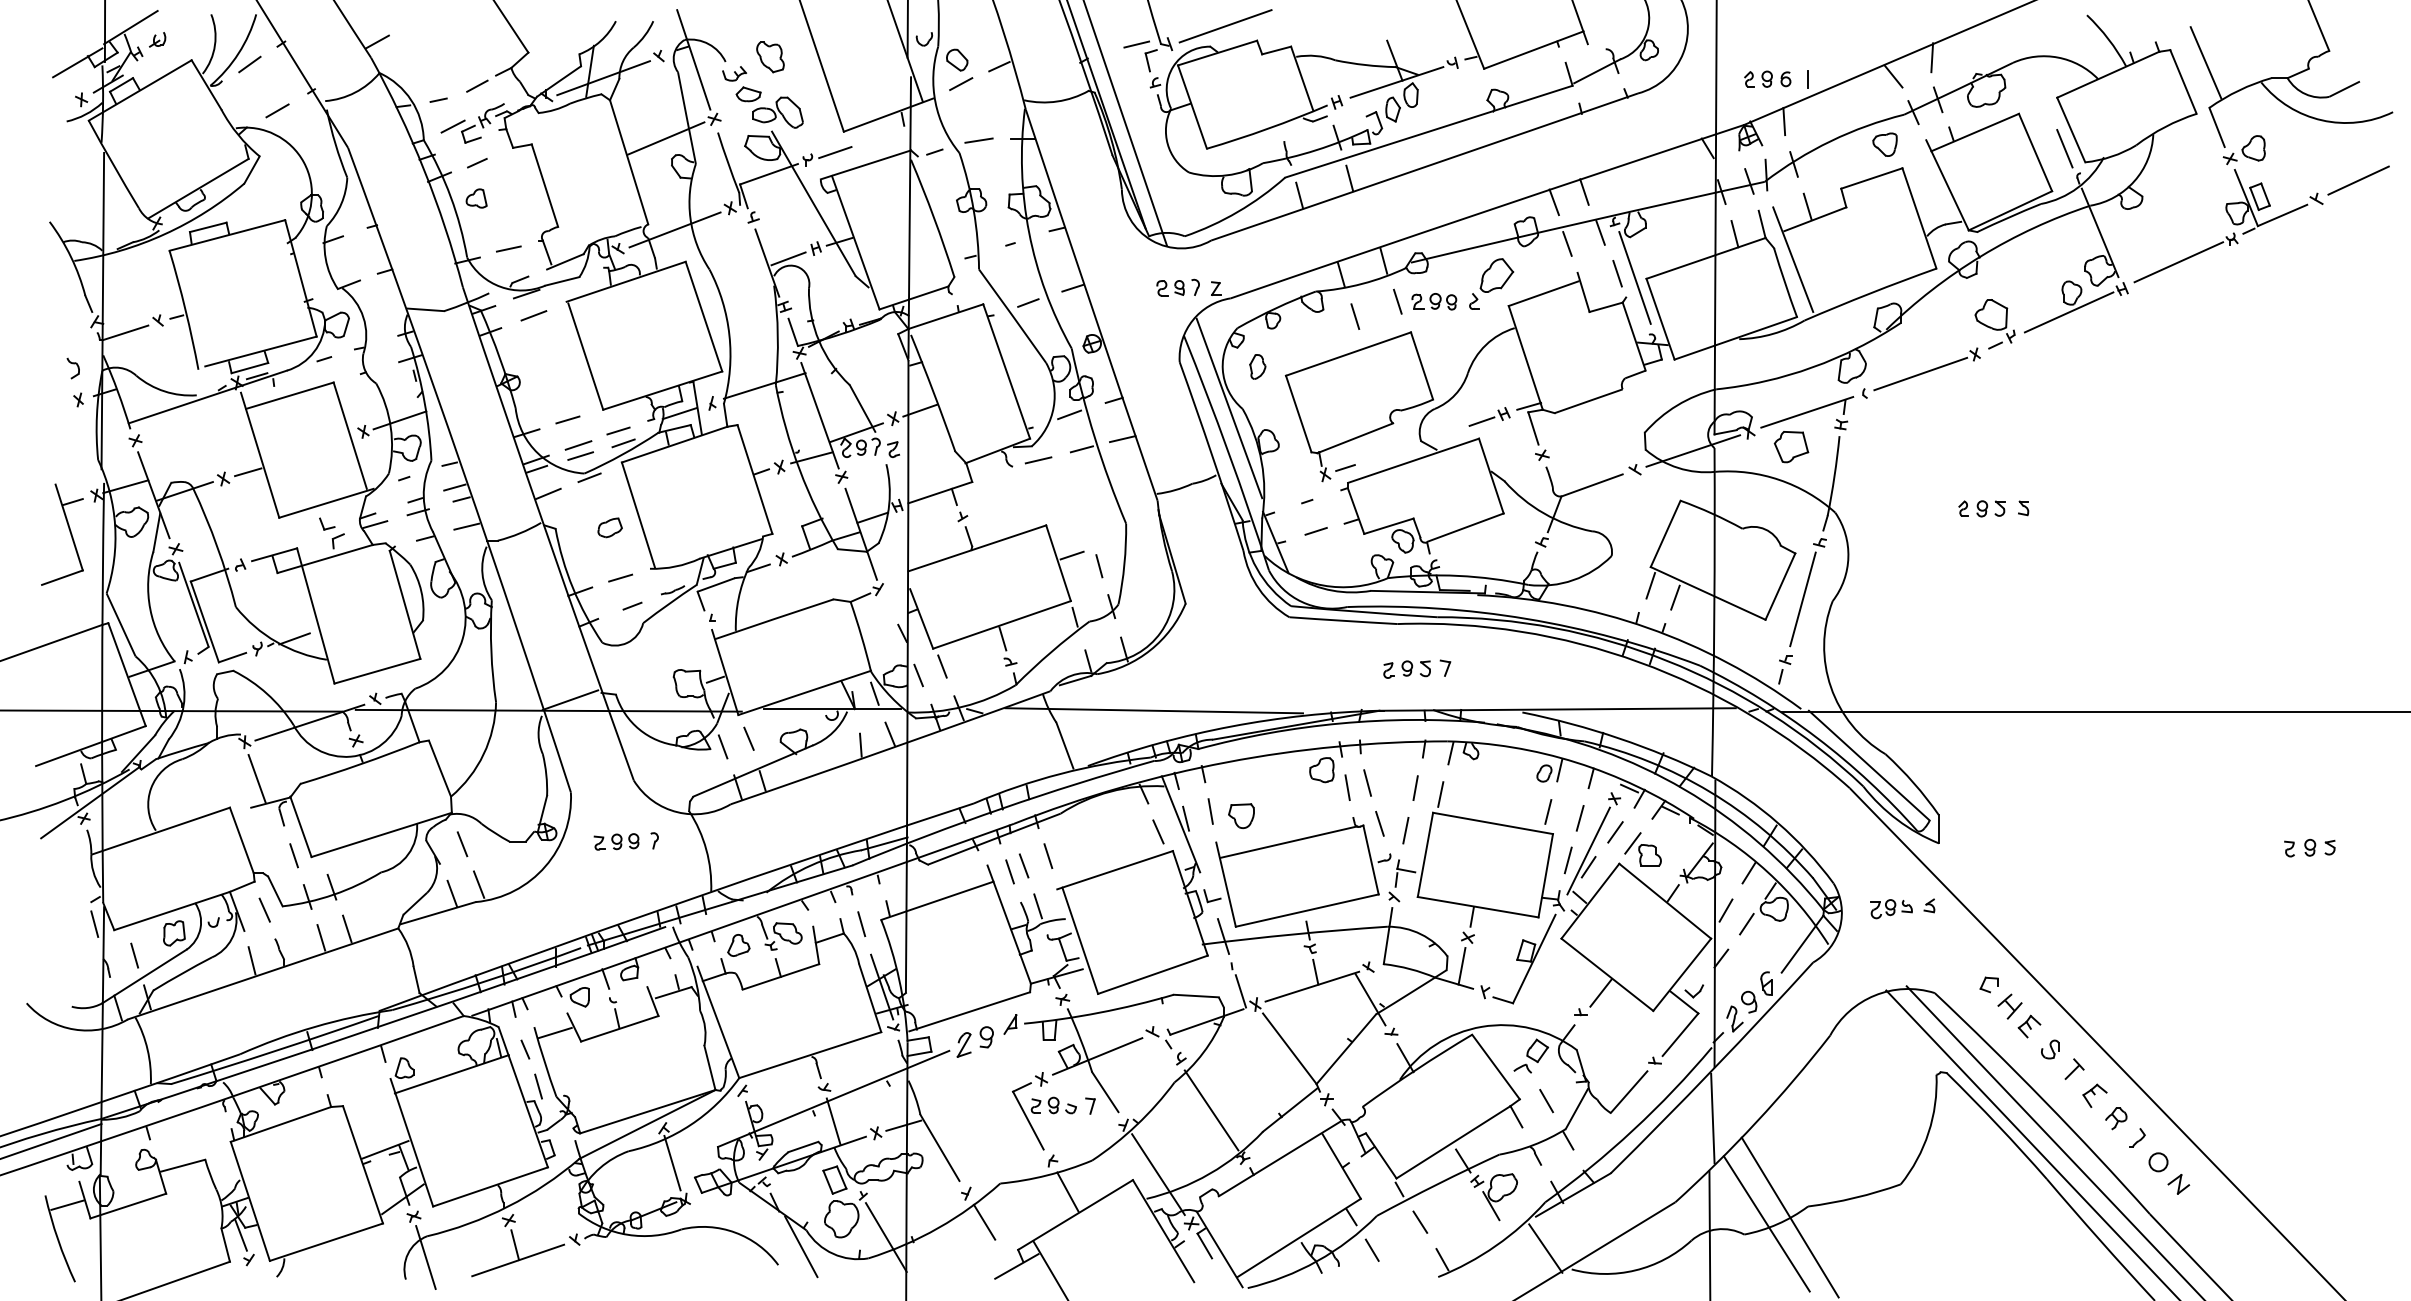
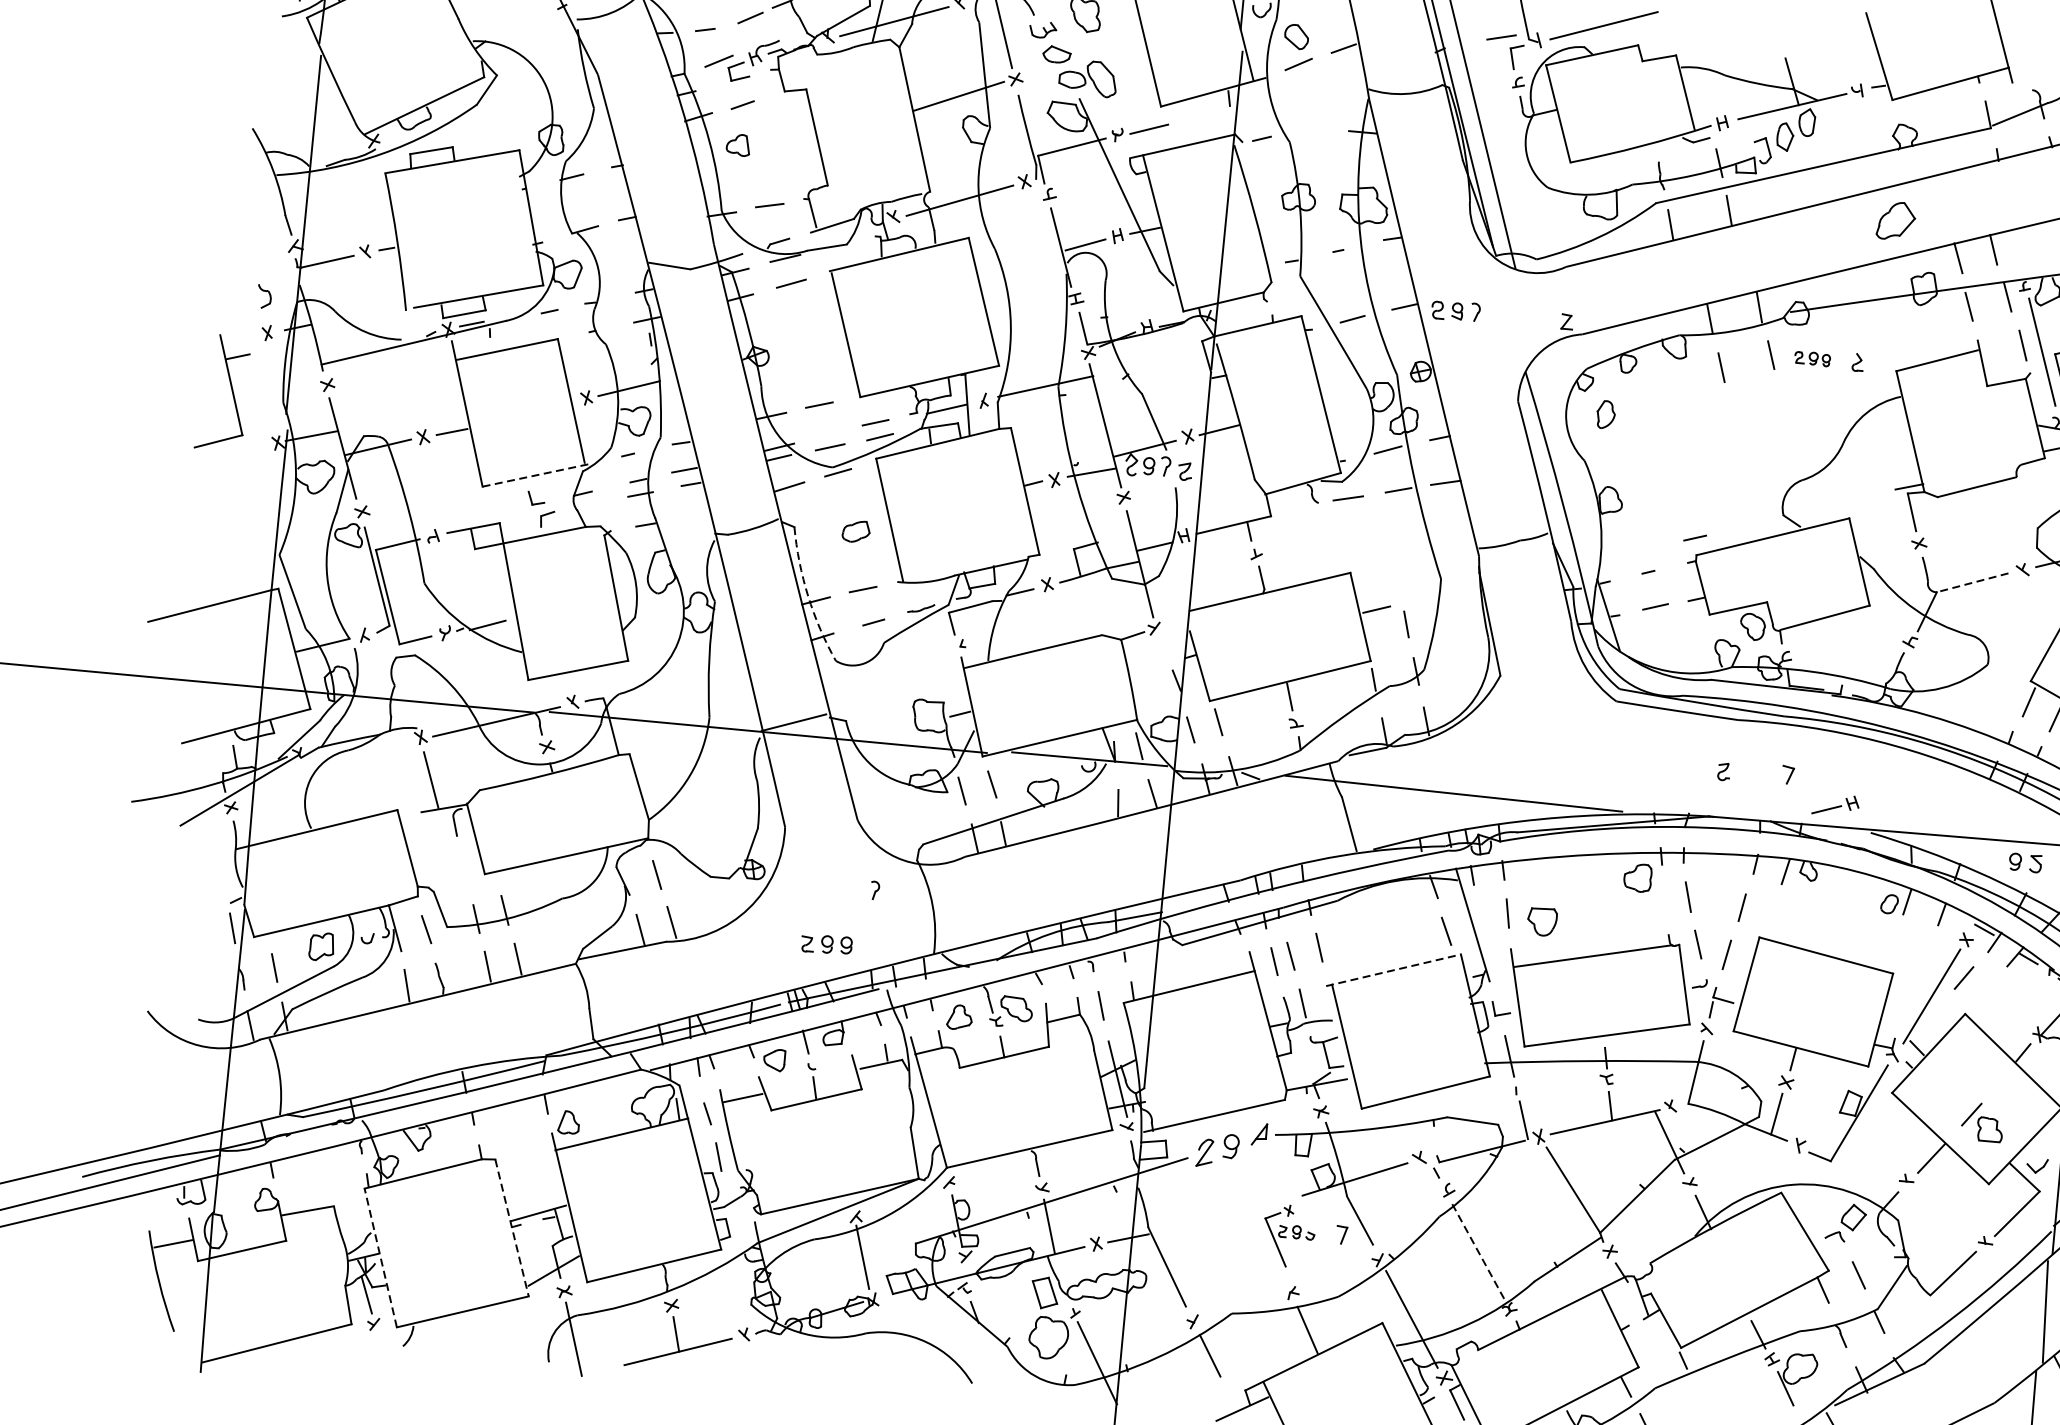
line: (277, 110) -> (521, 25), removed
line: (978, 140) -> (1312, 130), removed
part: (1496, 275) -> (1895, 220), moved
part: (1177, 287) -> (1455, 310), moved
part: (1434, 301) -> (1812, 358), size x0.7
part: (1358, 406) -> (1716, 469), removed
line: (1229, 408) -> (1569, 458), removed
part: (1489, 416) -> (1835, 804), moved
line: (578, 445) -> (828, 435), removed
line: (1592, 485) -> (1973, 582), solid -> dashed
line: (326, 503) -> (537, 475), solid -> dashed
line: (375, 524) -> (590, 504), removed
line: (466, 526) -> (693, 515), removed
part: (69, 532) -> (231, 390), moved
arc: (573, 588) -> (808, 596), solid -> dashed
part: (1415, 668) -> (2024, 862), moved
line: (1347, 787) -> (1665, 900), removed
line: (1440, 794) -> (1769, 917), removed
line: (1548, 811) -> (1890, 947), removed
line: (1186, 818) -> (1479, 918), removed
line: (1579, 818) -> (1924, 958), removed
part: (616, 841) -> (826, 944), moved
part: (1642, 849) -> (1982, 1122), moved
line: (293, 855) -> (464, 870), removed
line: (1567, 860) -> (1906, 1005), removed
line: (1588, 867) -> (1929, 1015), removed
line: (1115, 870) -> (1393, 970), solid -> dashed
line: (1211, 1110) -> (1478, 1252), solid -> dashed
part: (1043, 1111) -> (1288, 1236), size x0.7
line: (363, 1164) -> (512, 1227), solid -> dashed
line: (250, 1201) -> (380, 1258), solid -> dashed
line: (1420, 1221) -> (1703, 1399), removed
line: (801, 1246) -> (1000, 1364), removed

